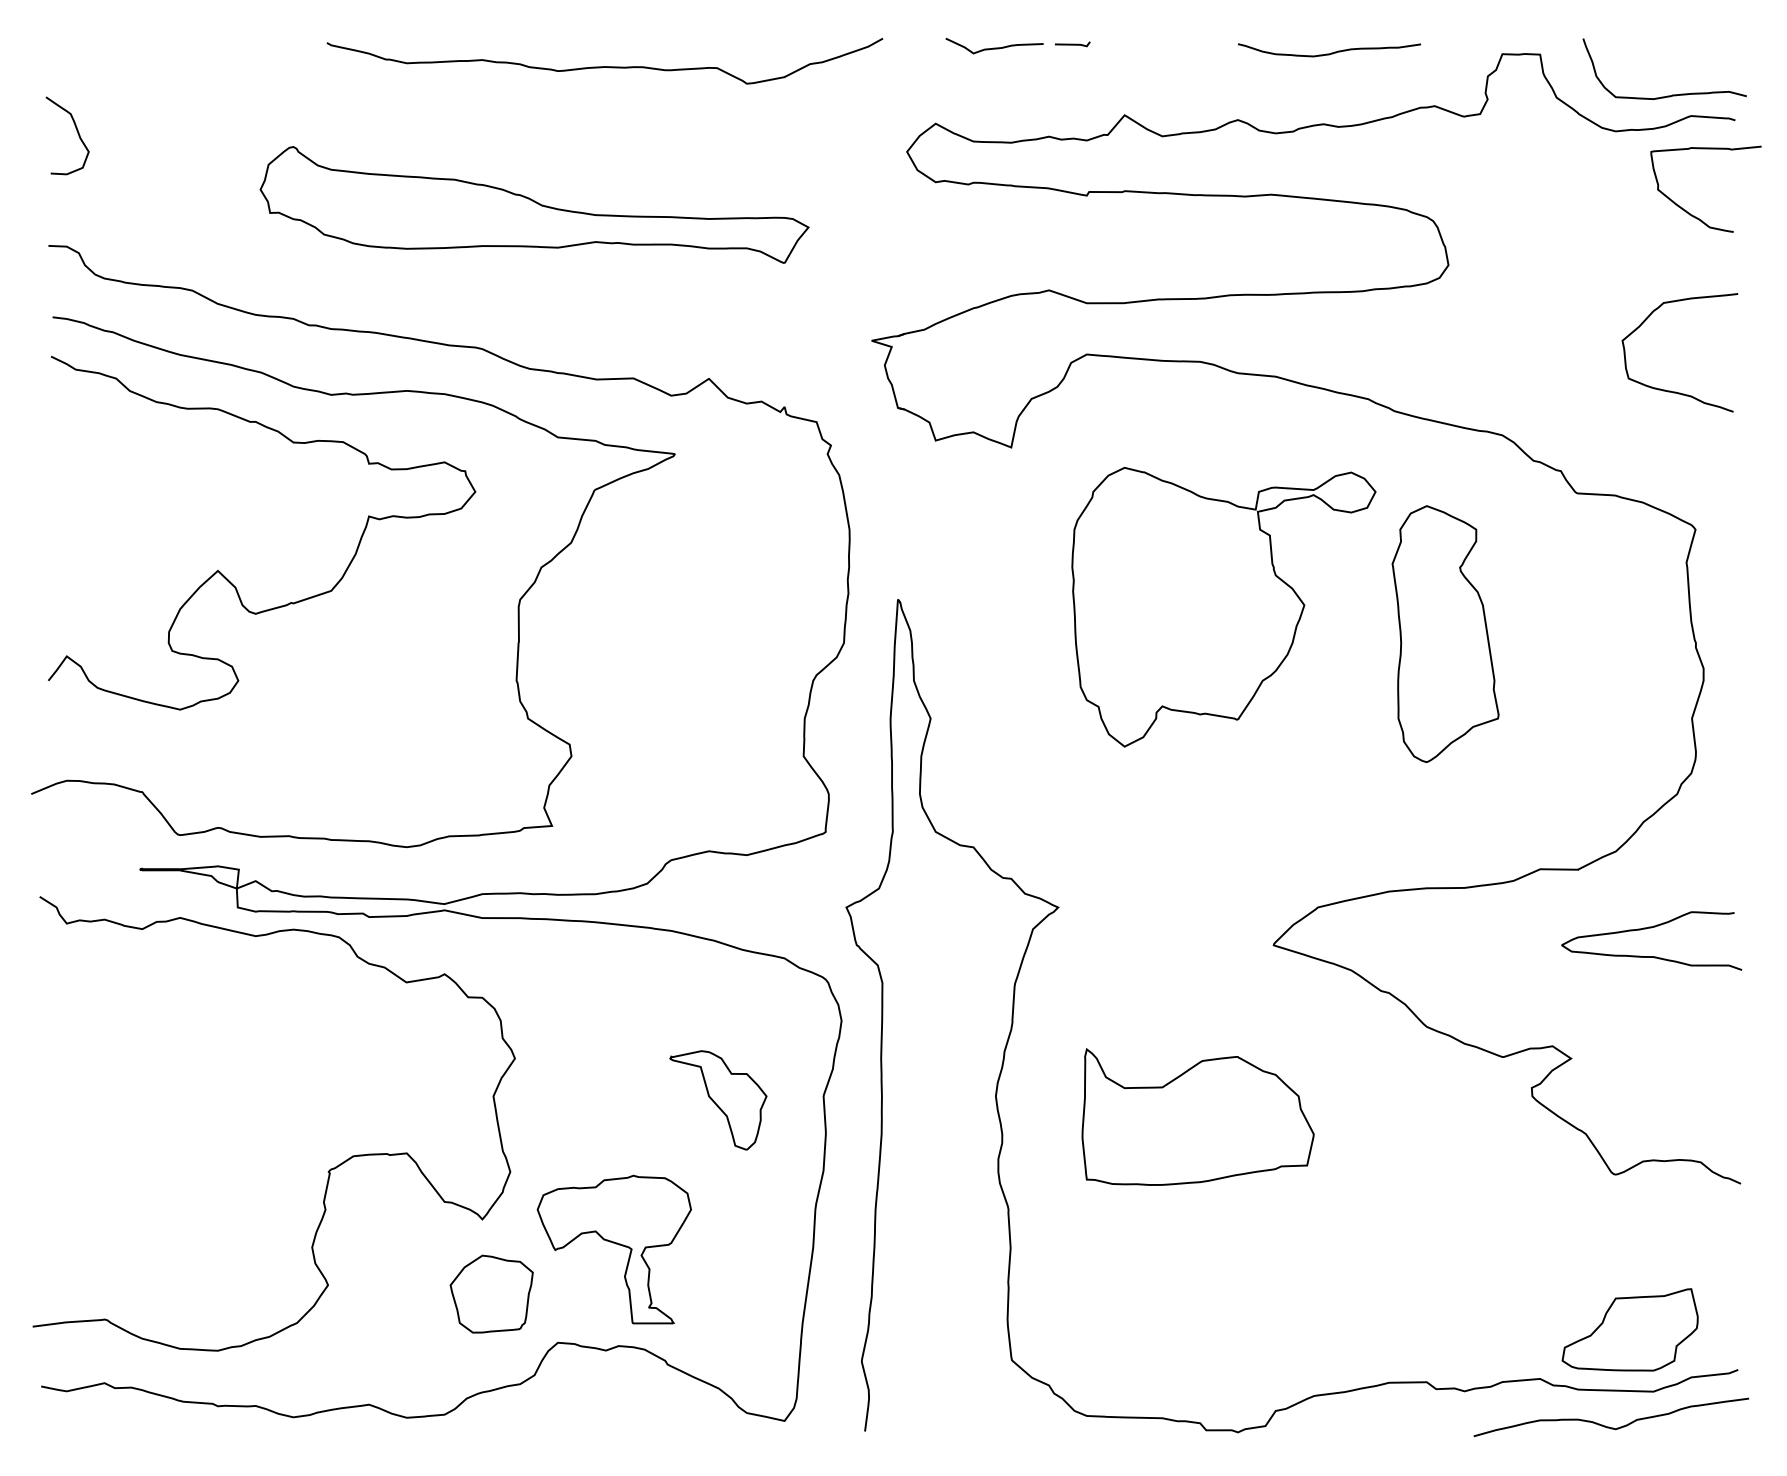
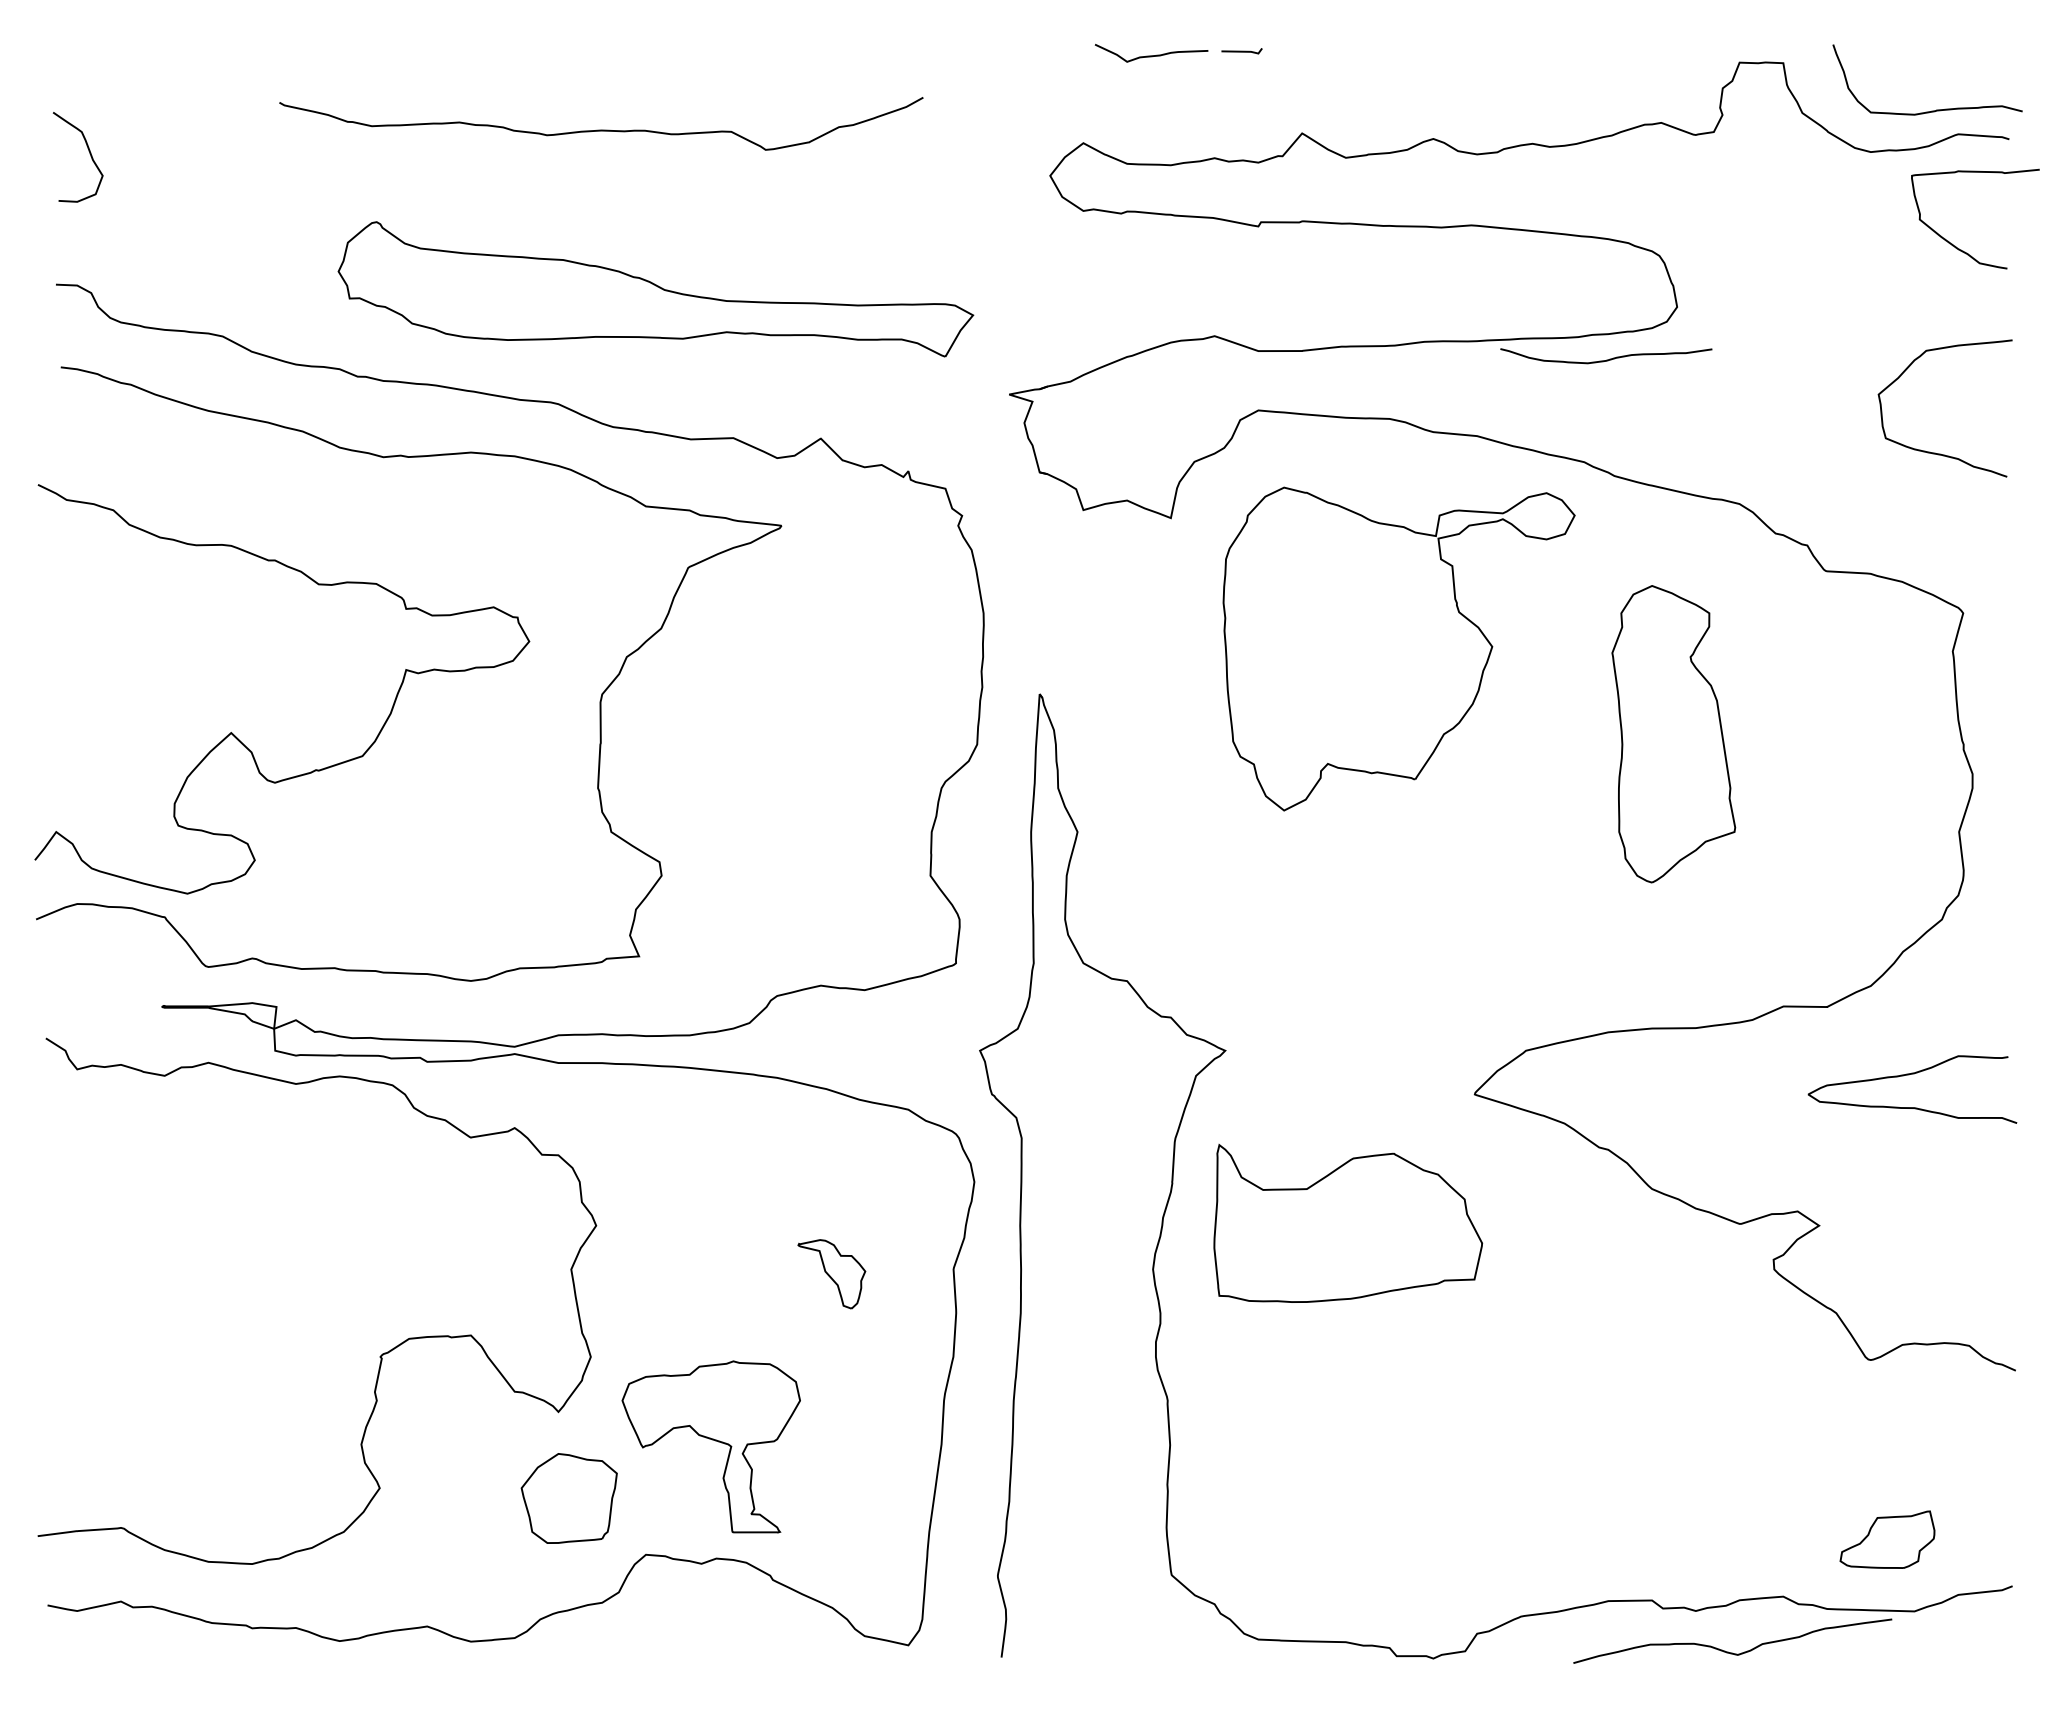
curve: (1329, 53) -> (1606, 359), moved
curve: (605, 66) -> (601, 129), moved
part: (534, 205) -> (655, 289), moved
curve: (221, 573) -> (235, 735), moved
part: (1223, 606) -> (1398, 648), moved
part: (718, 1100) -> (831, 1274), size x0.6
part: (1198, 1117) -> (1348, 1223), moved
part: (1630, 1329) -> (1887, 1539), size x0.6
curve: (1607, 1426) -> (1728, 1651), moved

